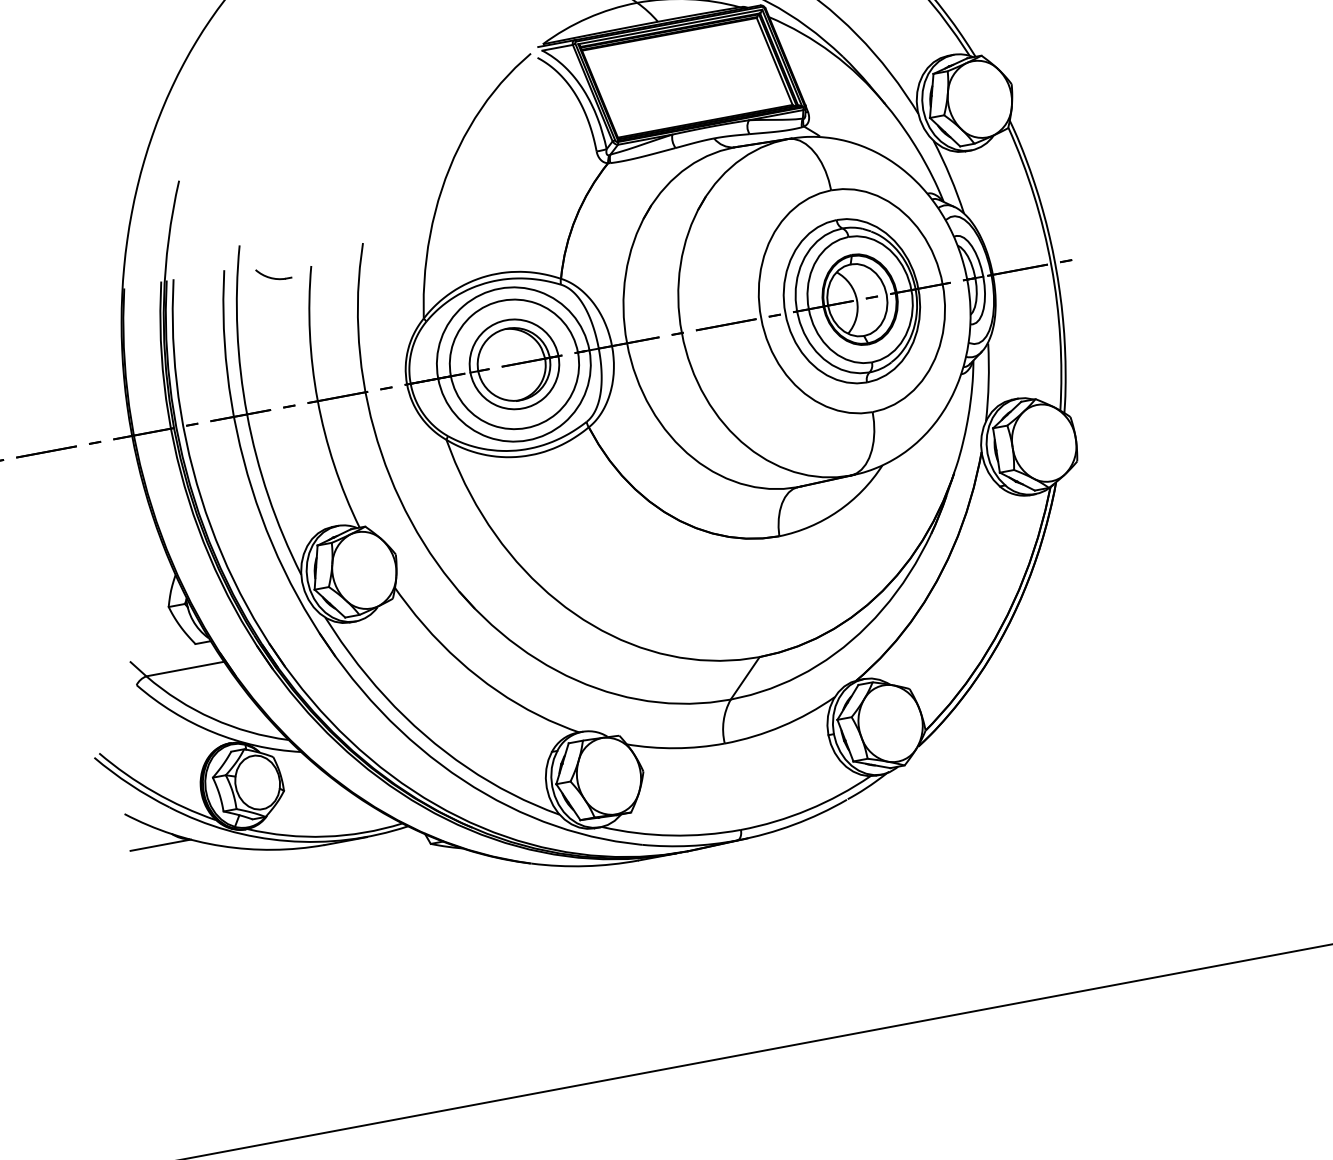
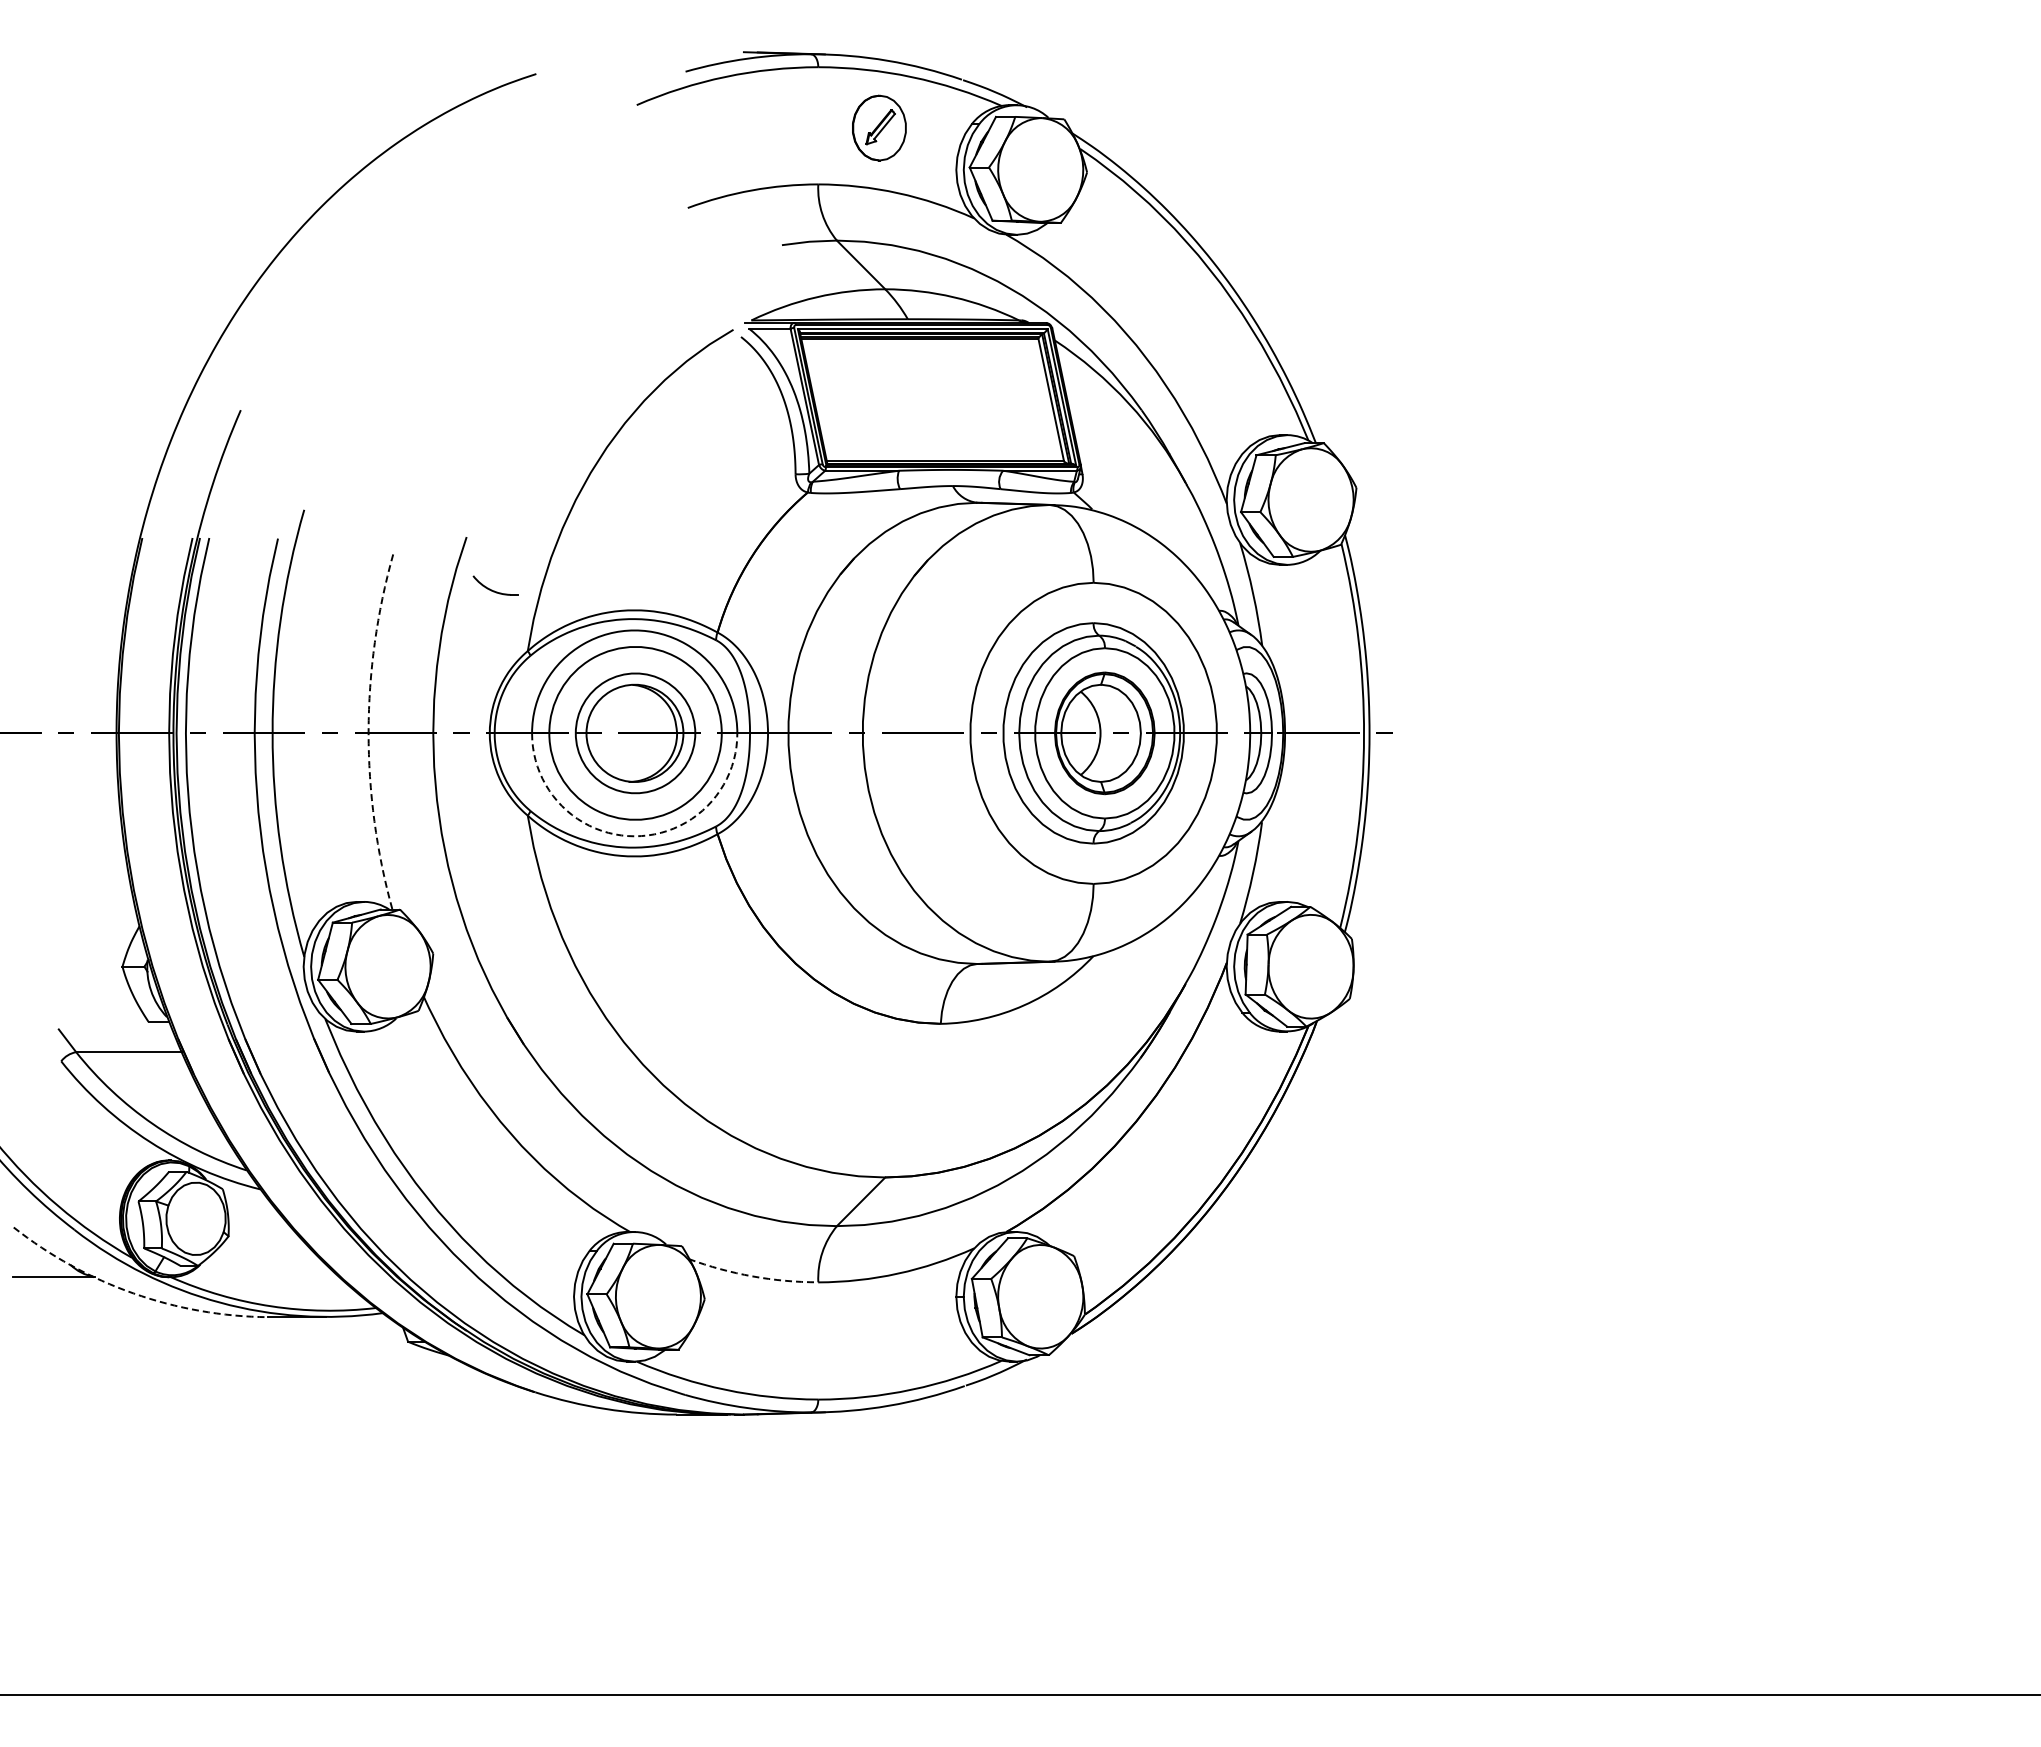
part: (273, 273) -> (495, 585), moved
arc: (317, 399) -> (368, 731), solid -> dashed
arc: (527, 440) -> (634, 836), solid -> dashed
arc: (675, 748) -> (752, 1276), solid -> dashed
arc: (221, 846) -> (133, 1293), solid -> dashed

